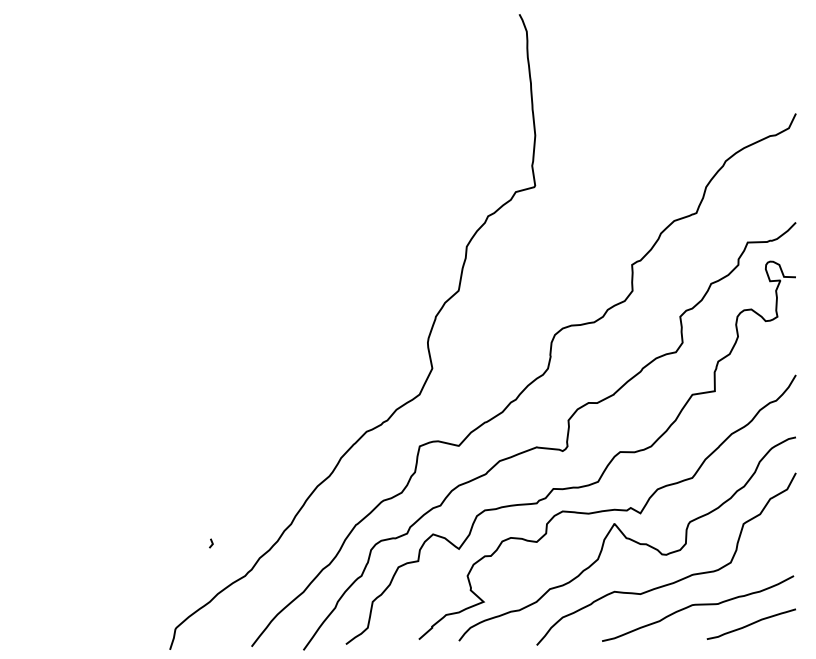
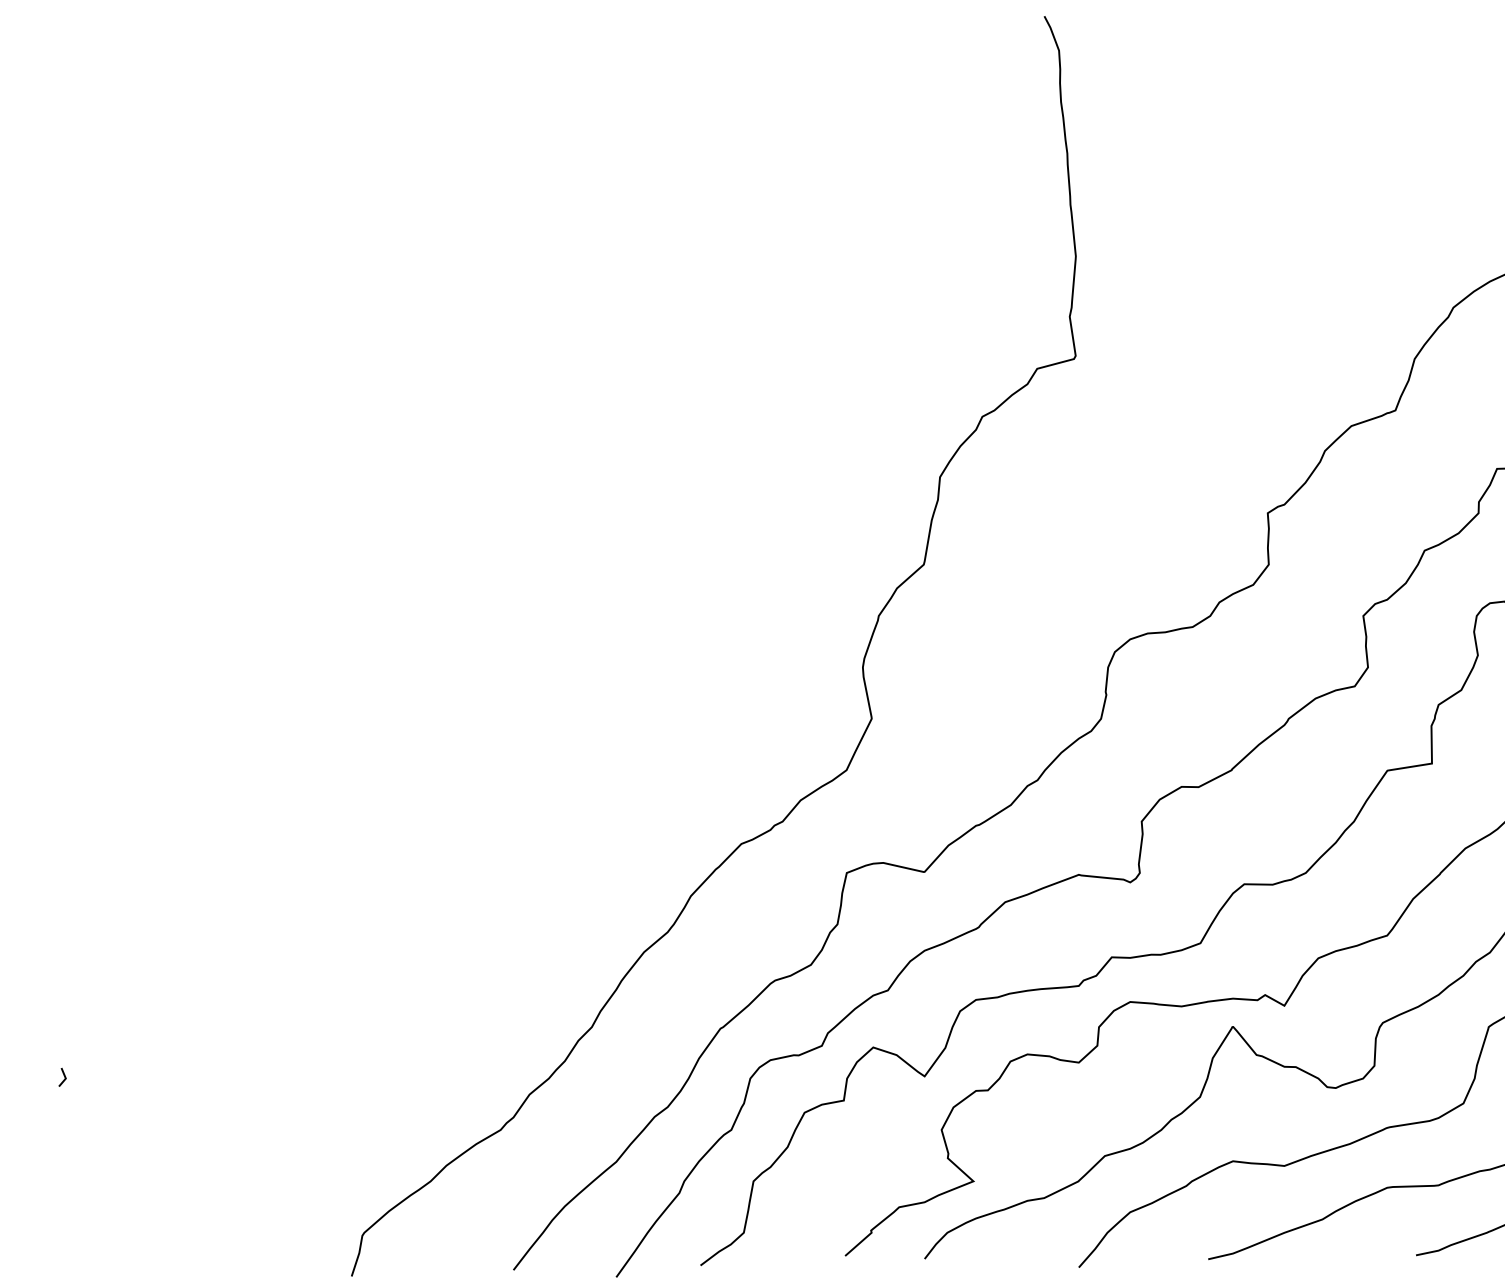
line: (211, 543) -> (63, 1077), moved

